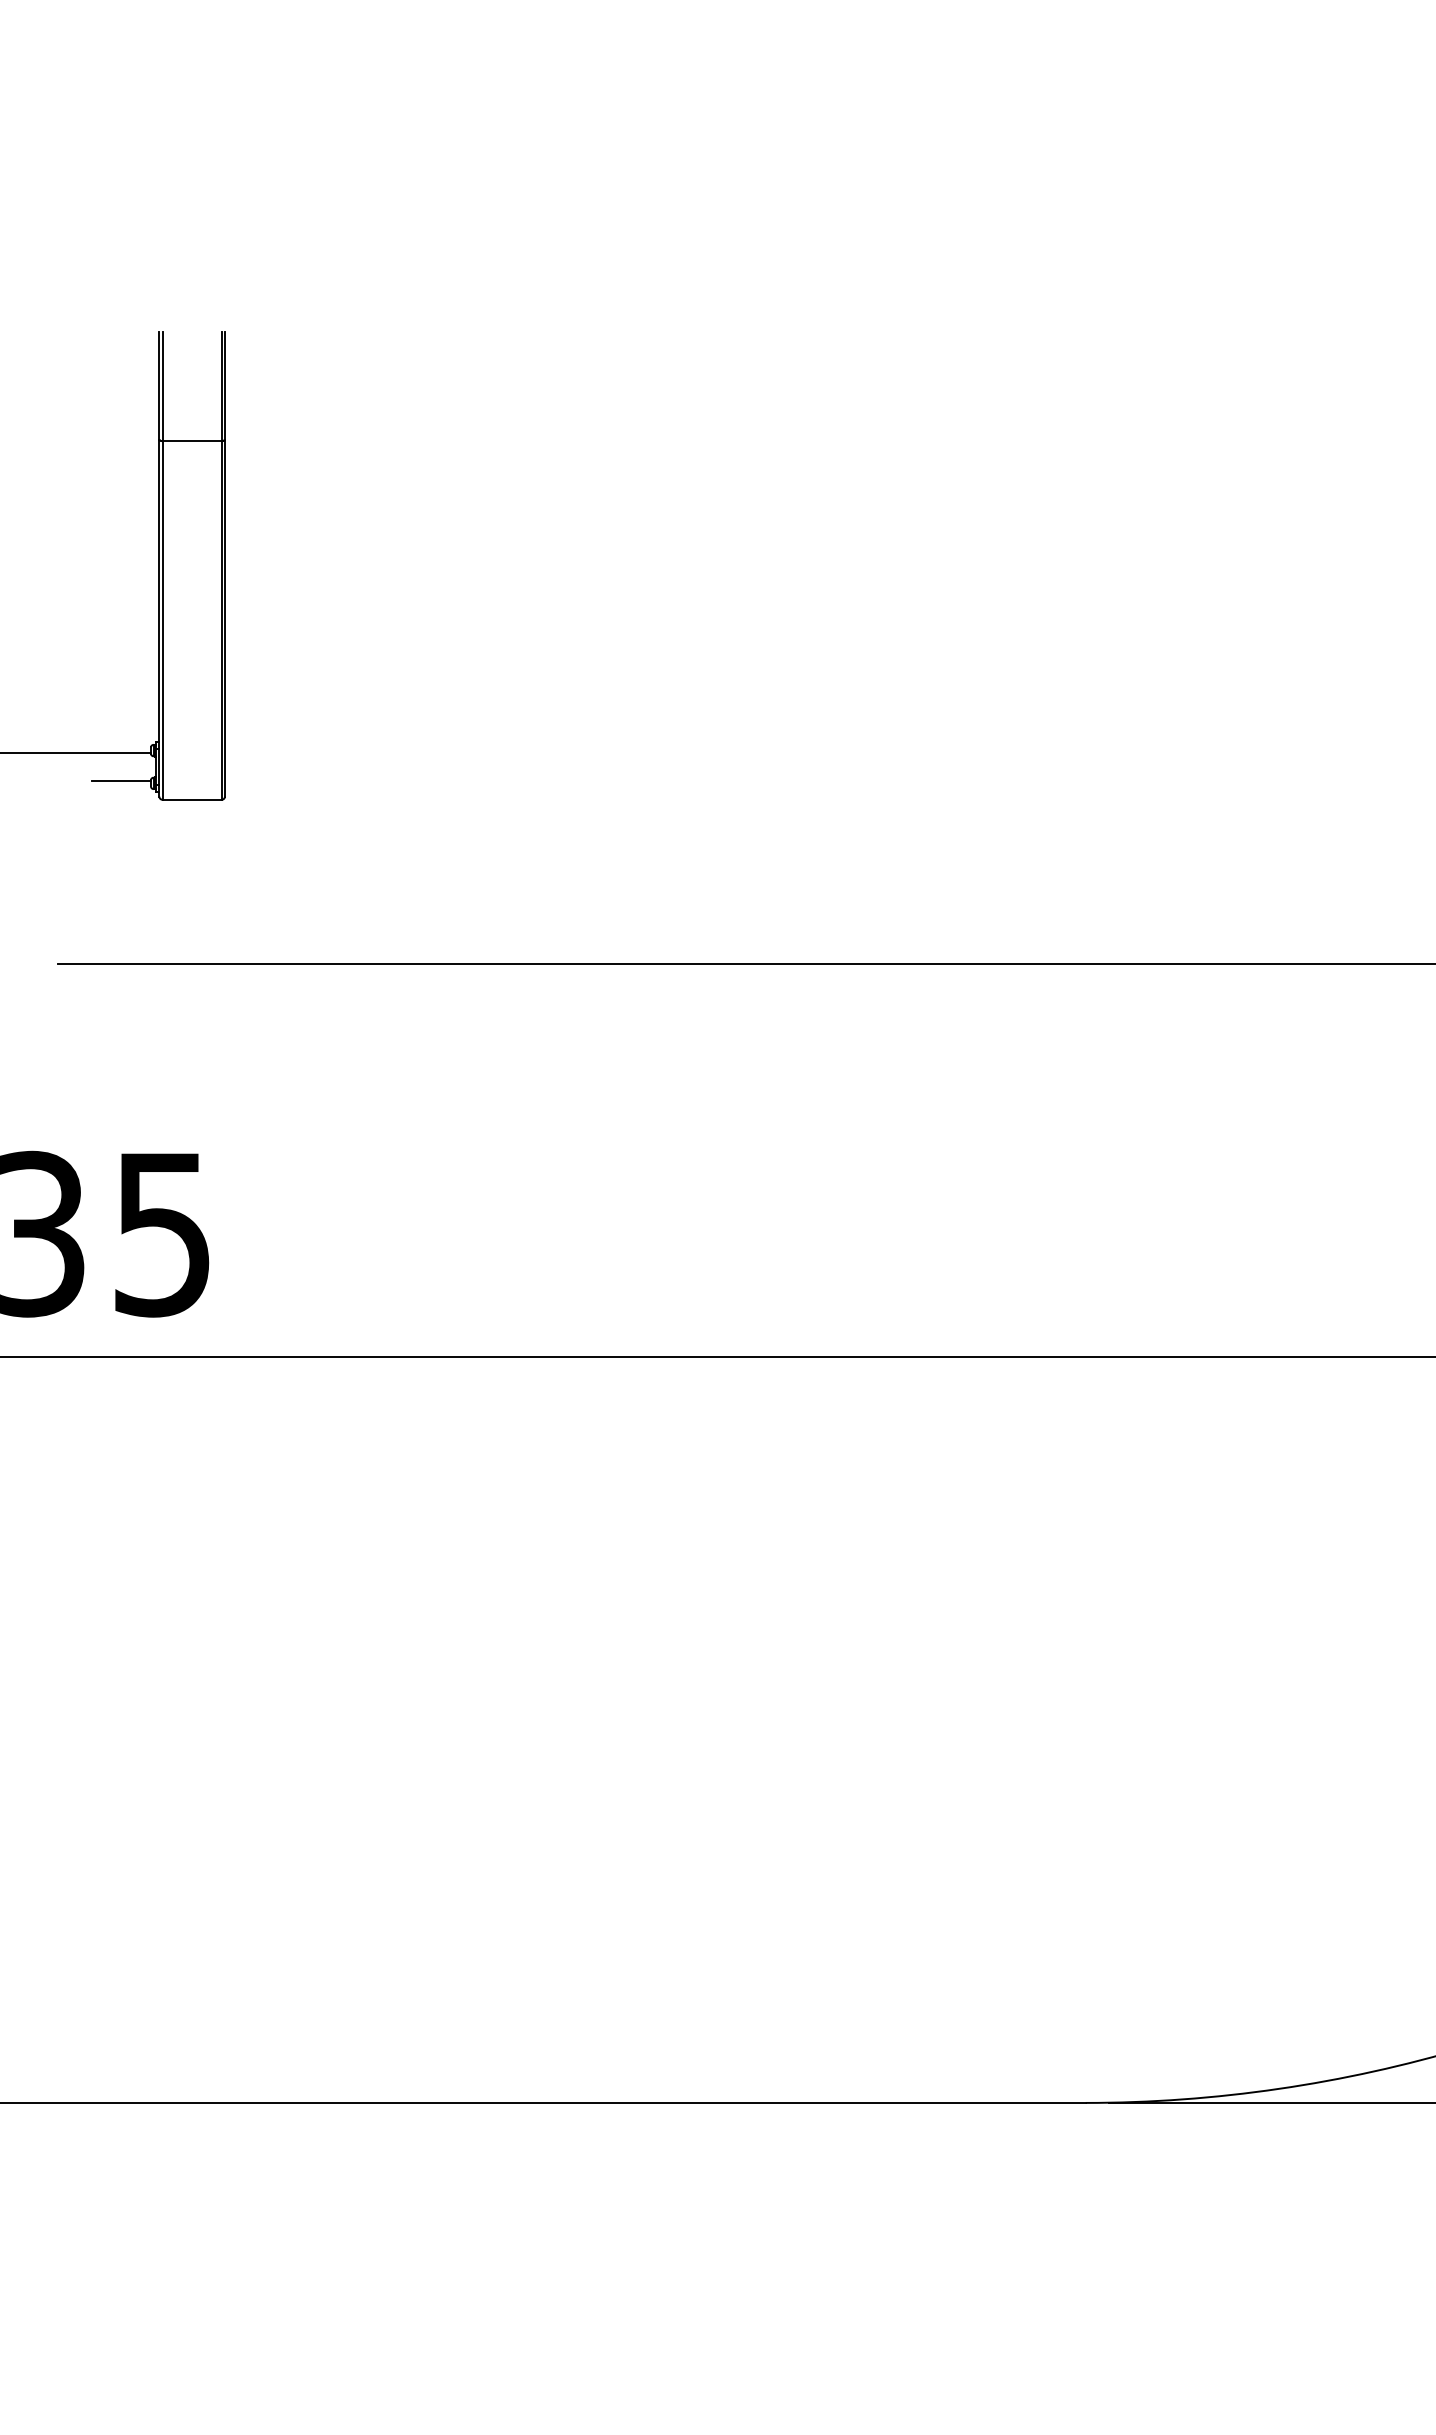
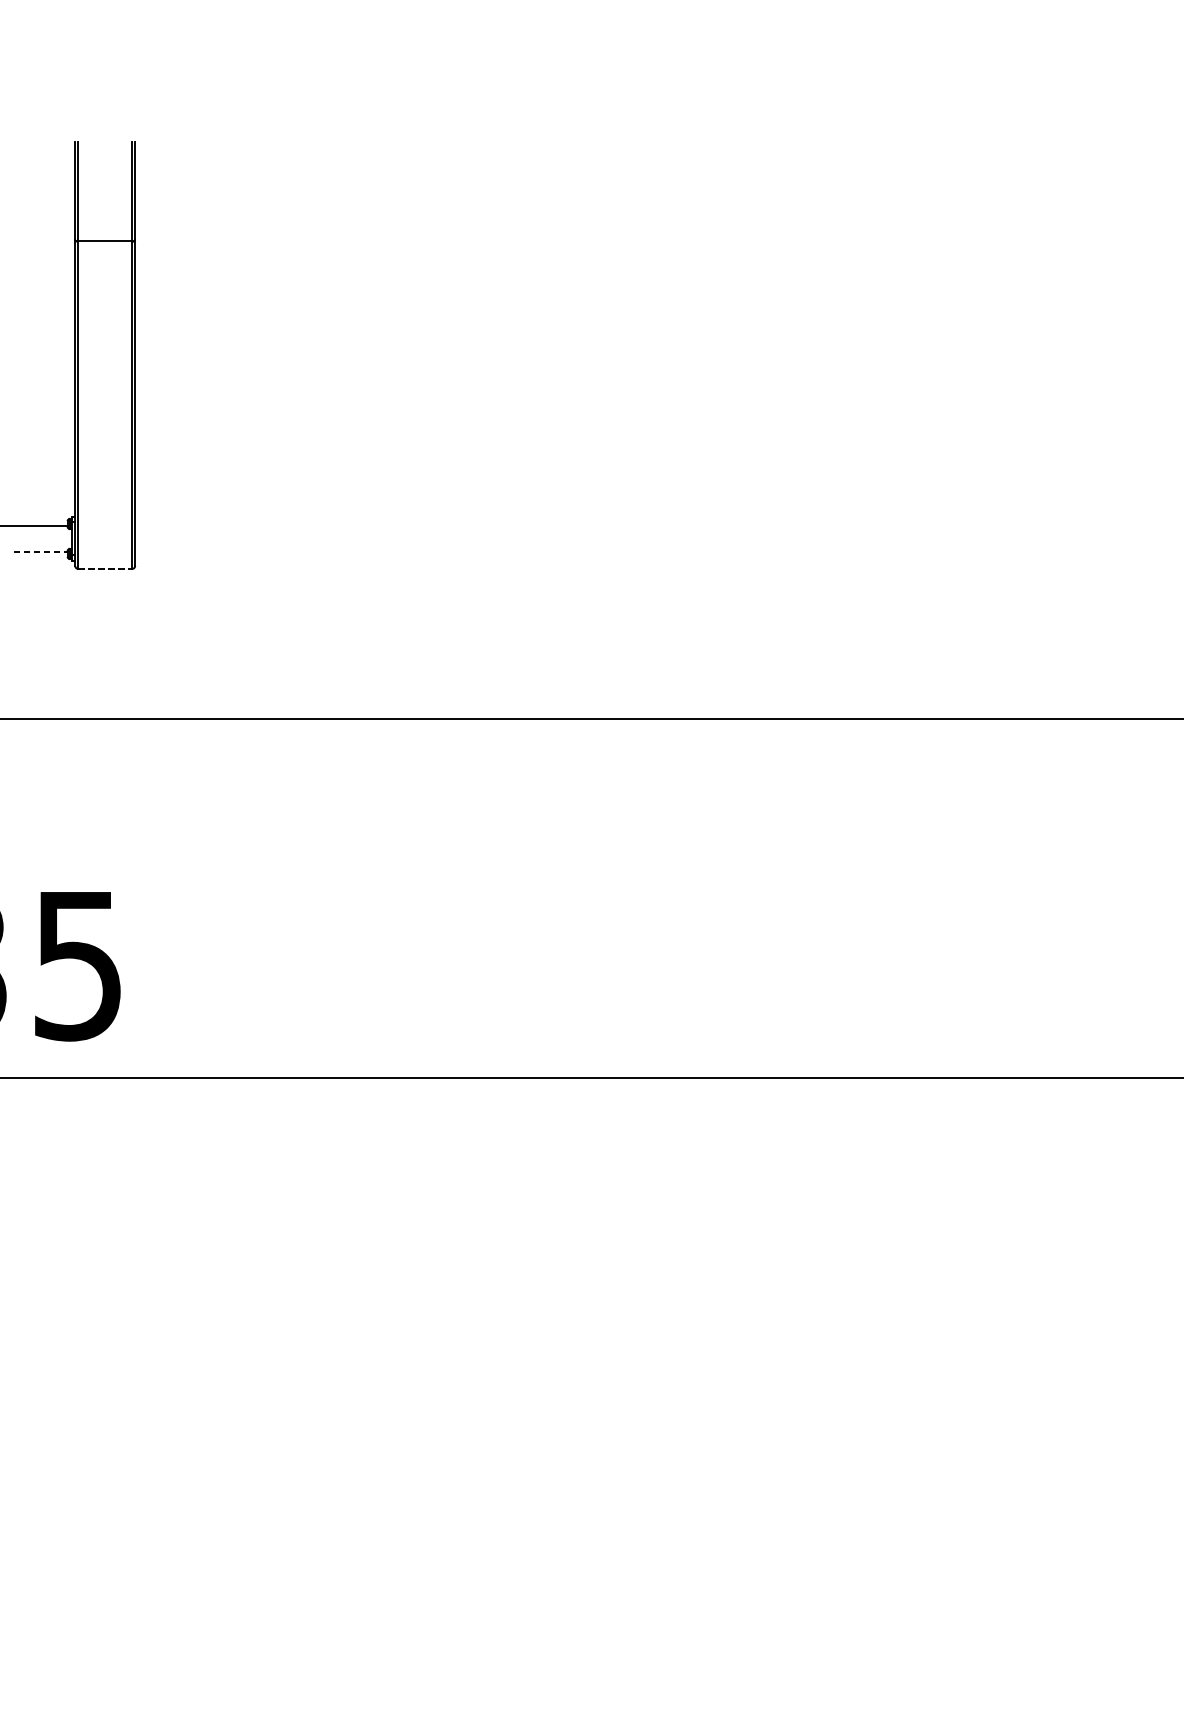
line: (122, 780) -> (41, 551), solid -> dashed
line: (192, 799) -> (105, 568), solid -> dashed

